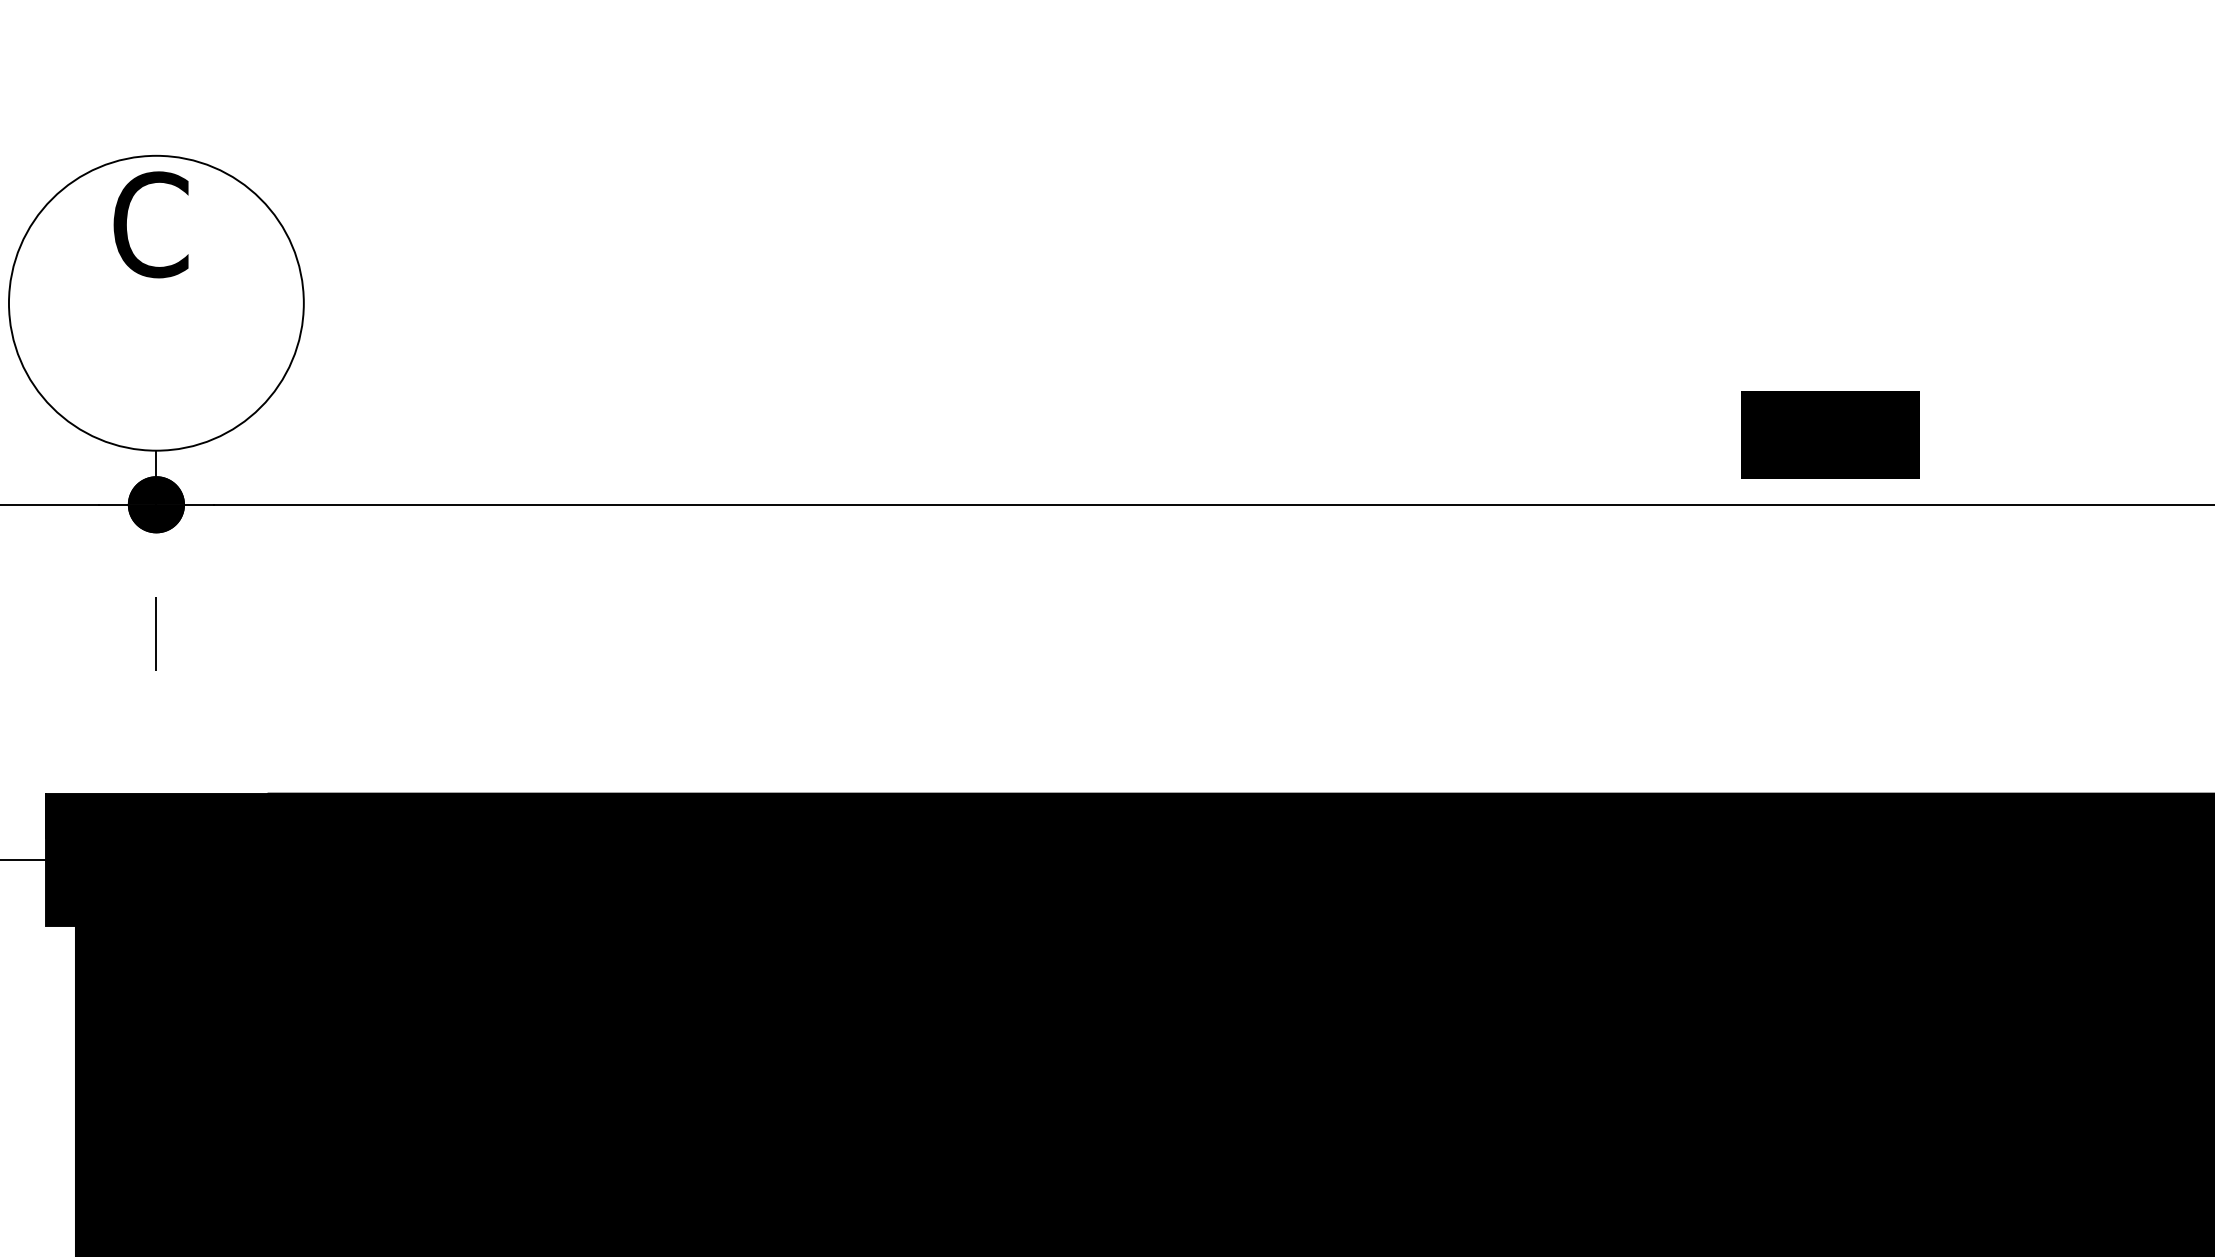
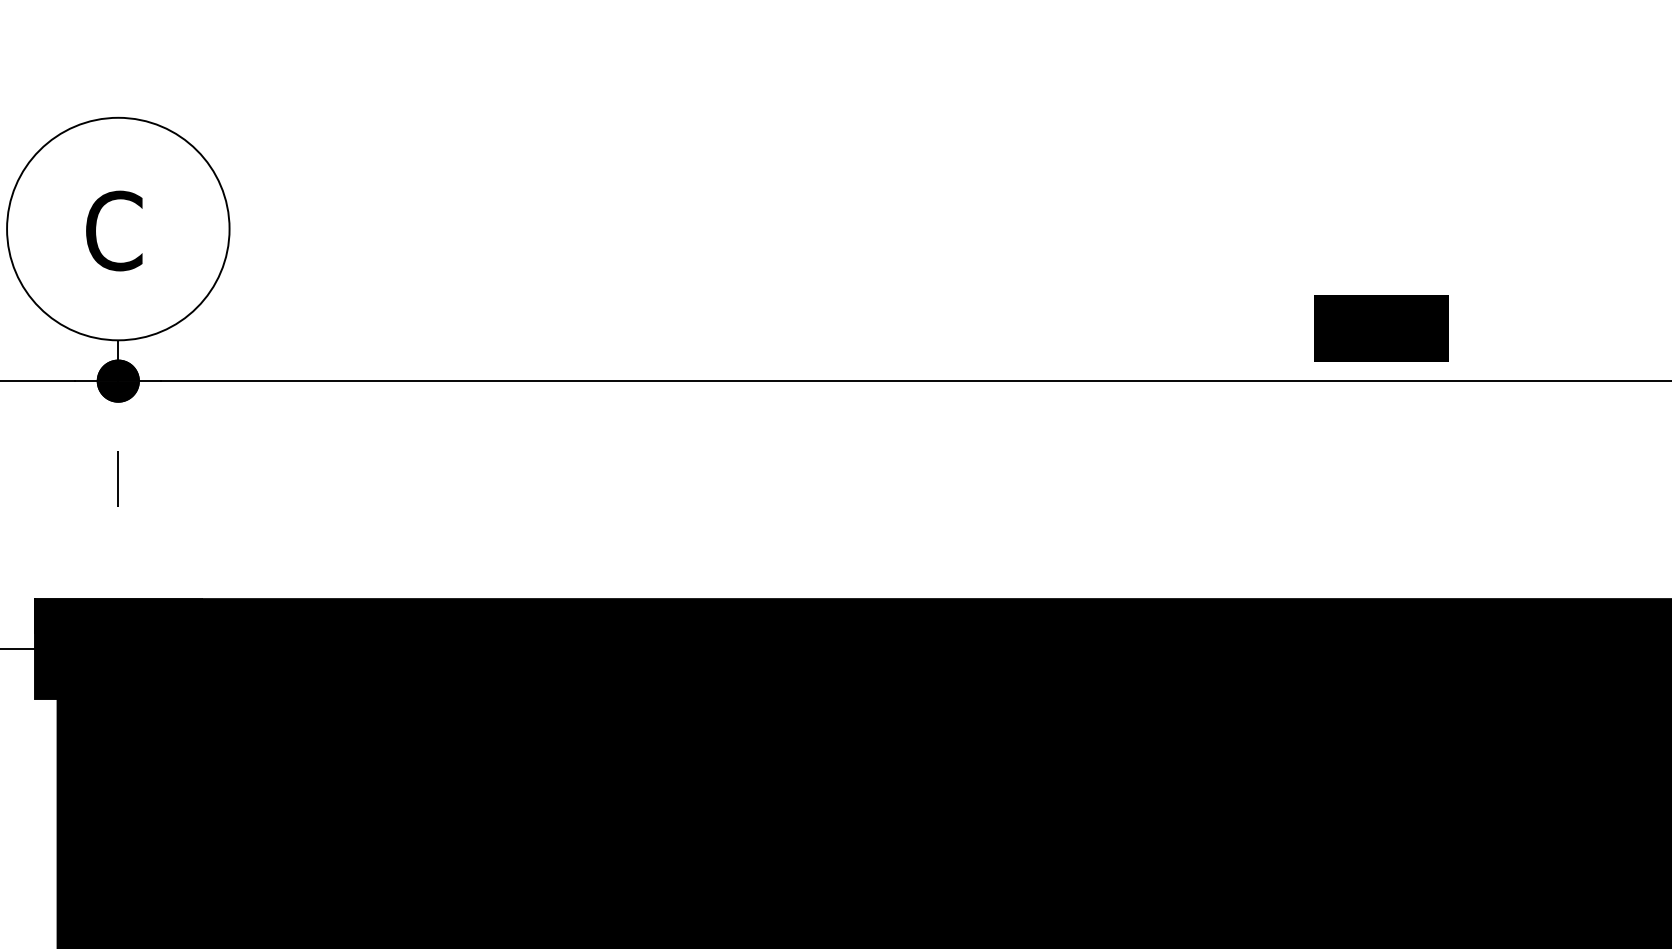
text: (150, 224) -> (113, 230), moved

